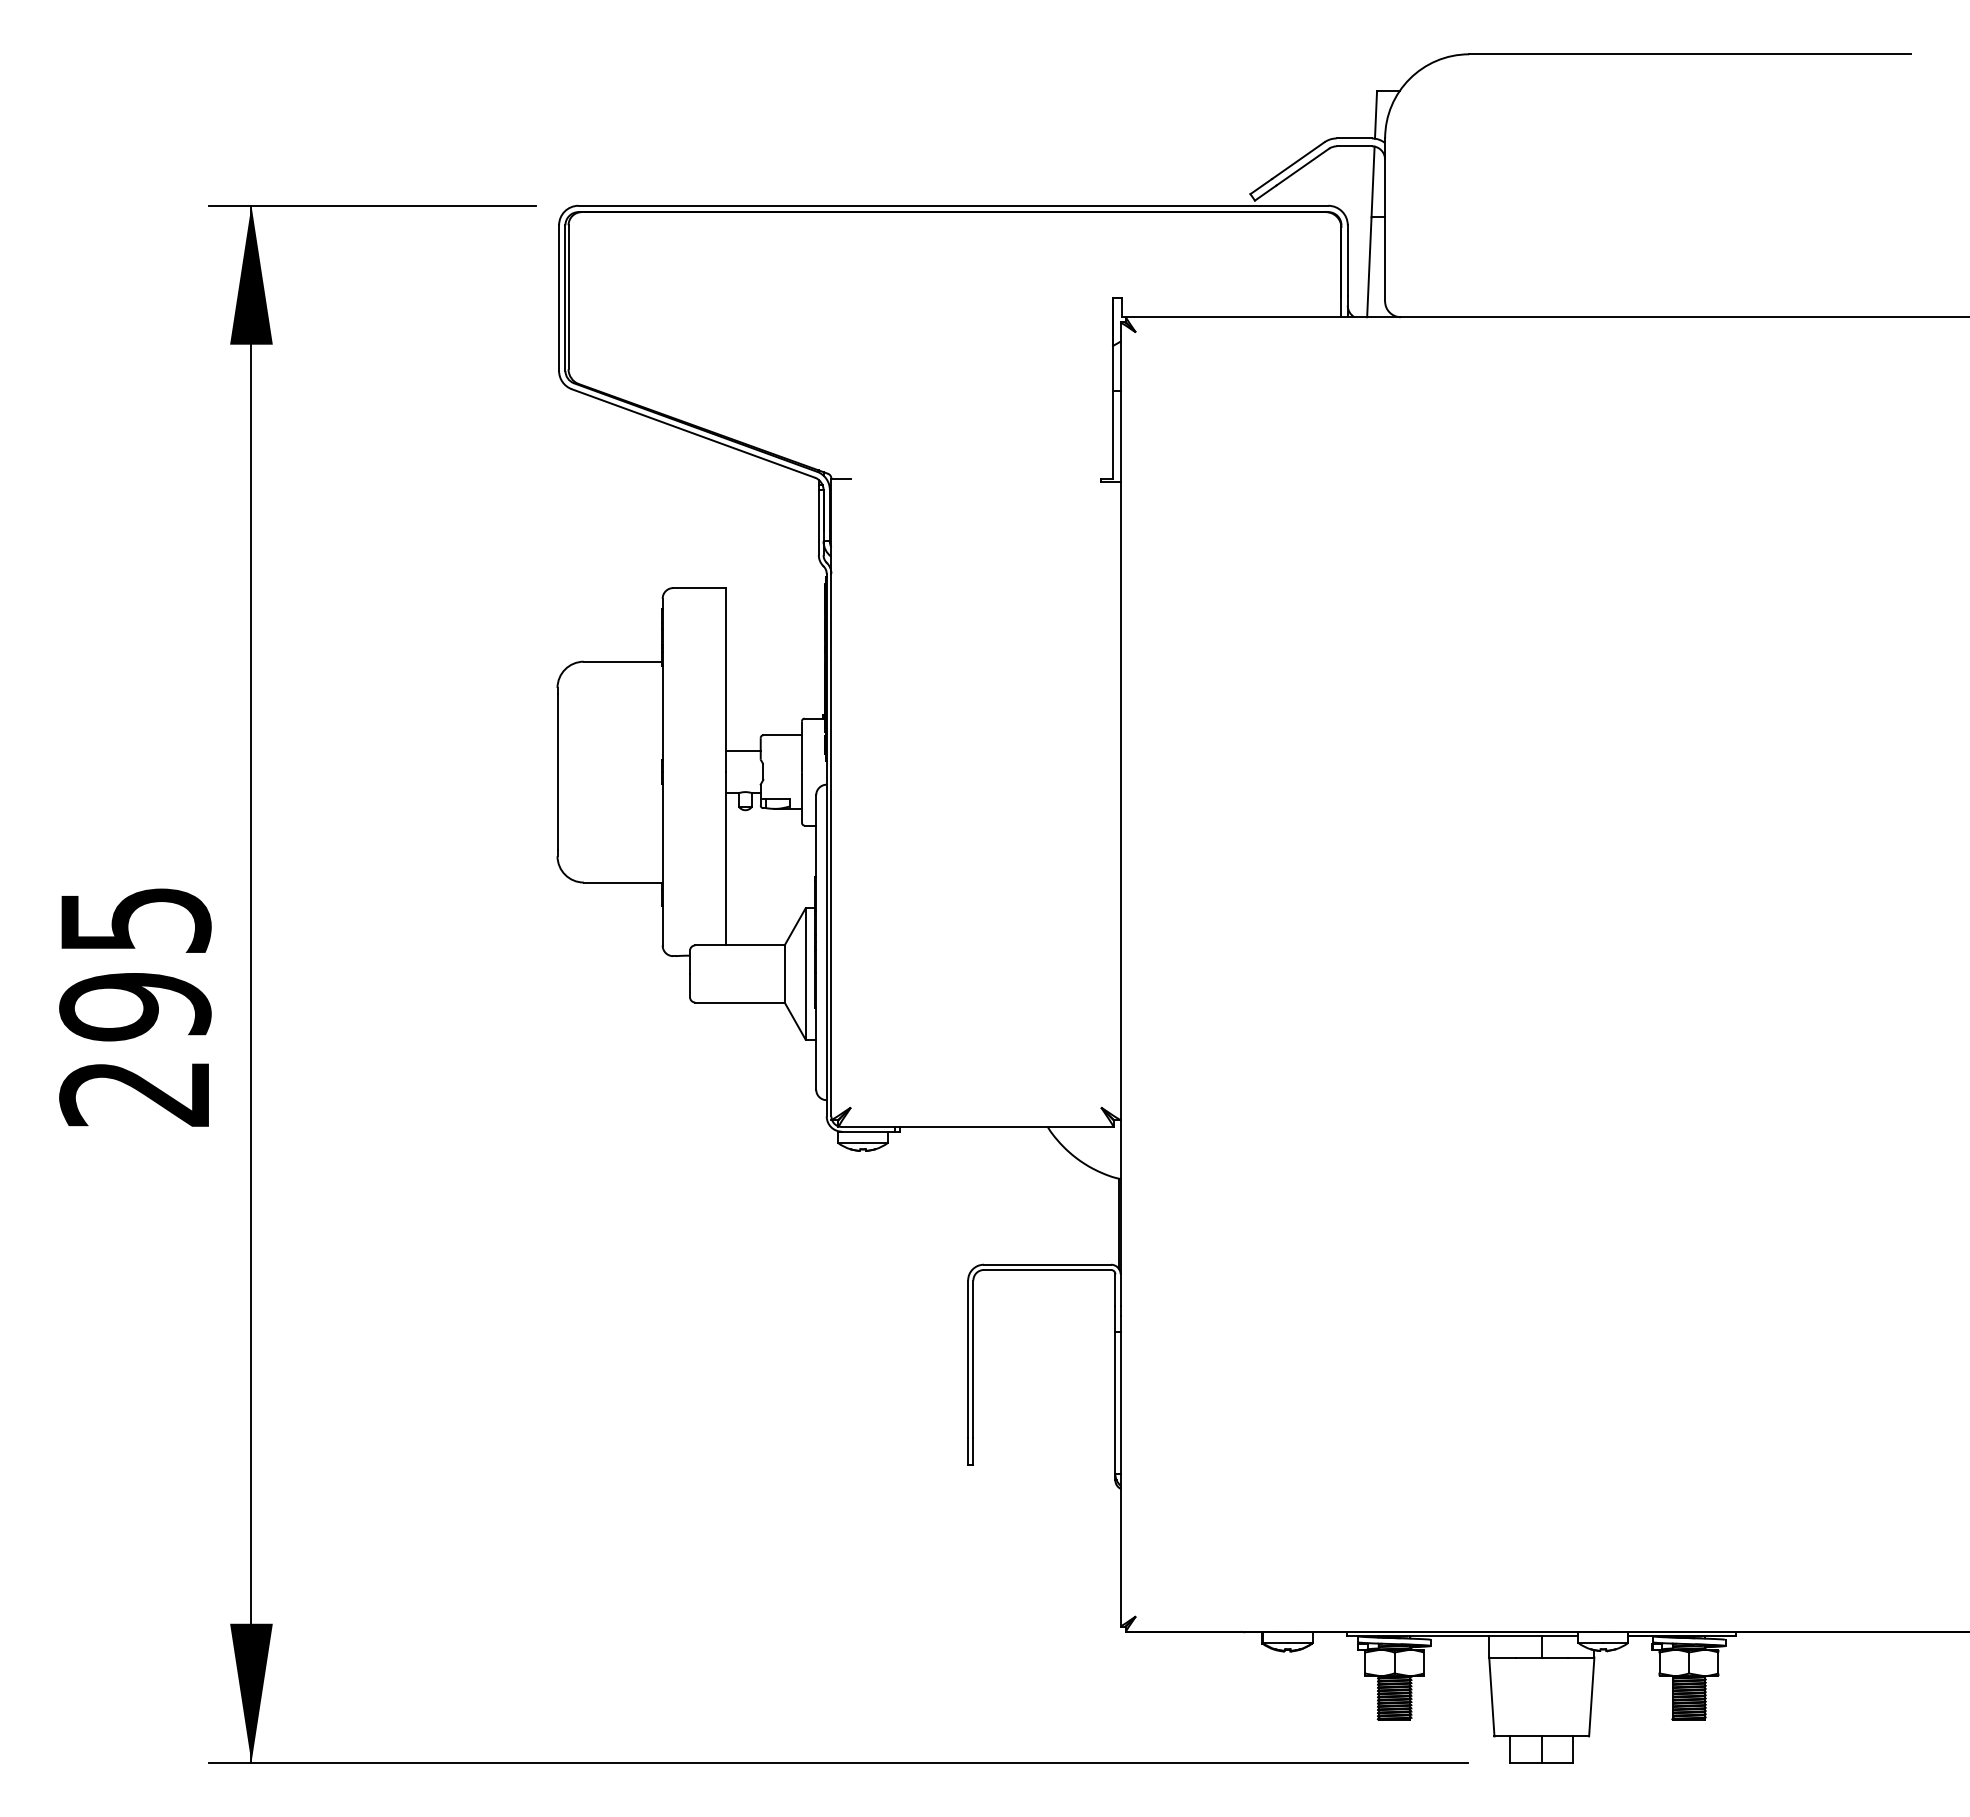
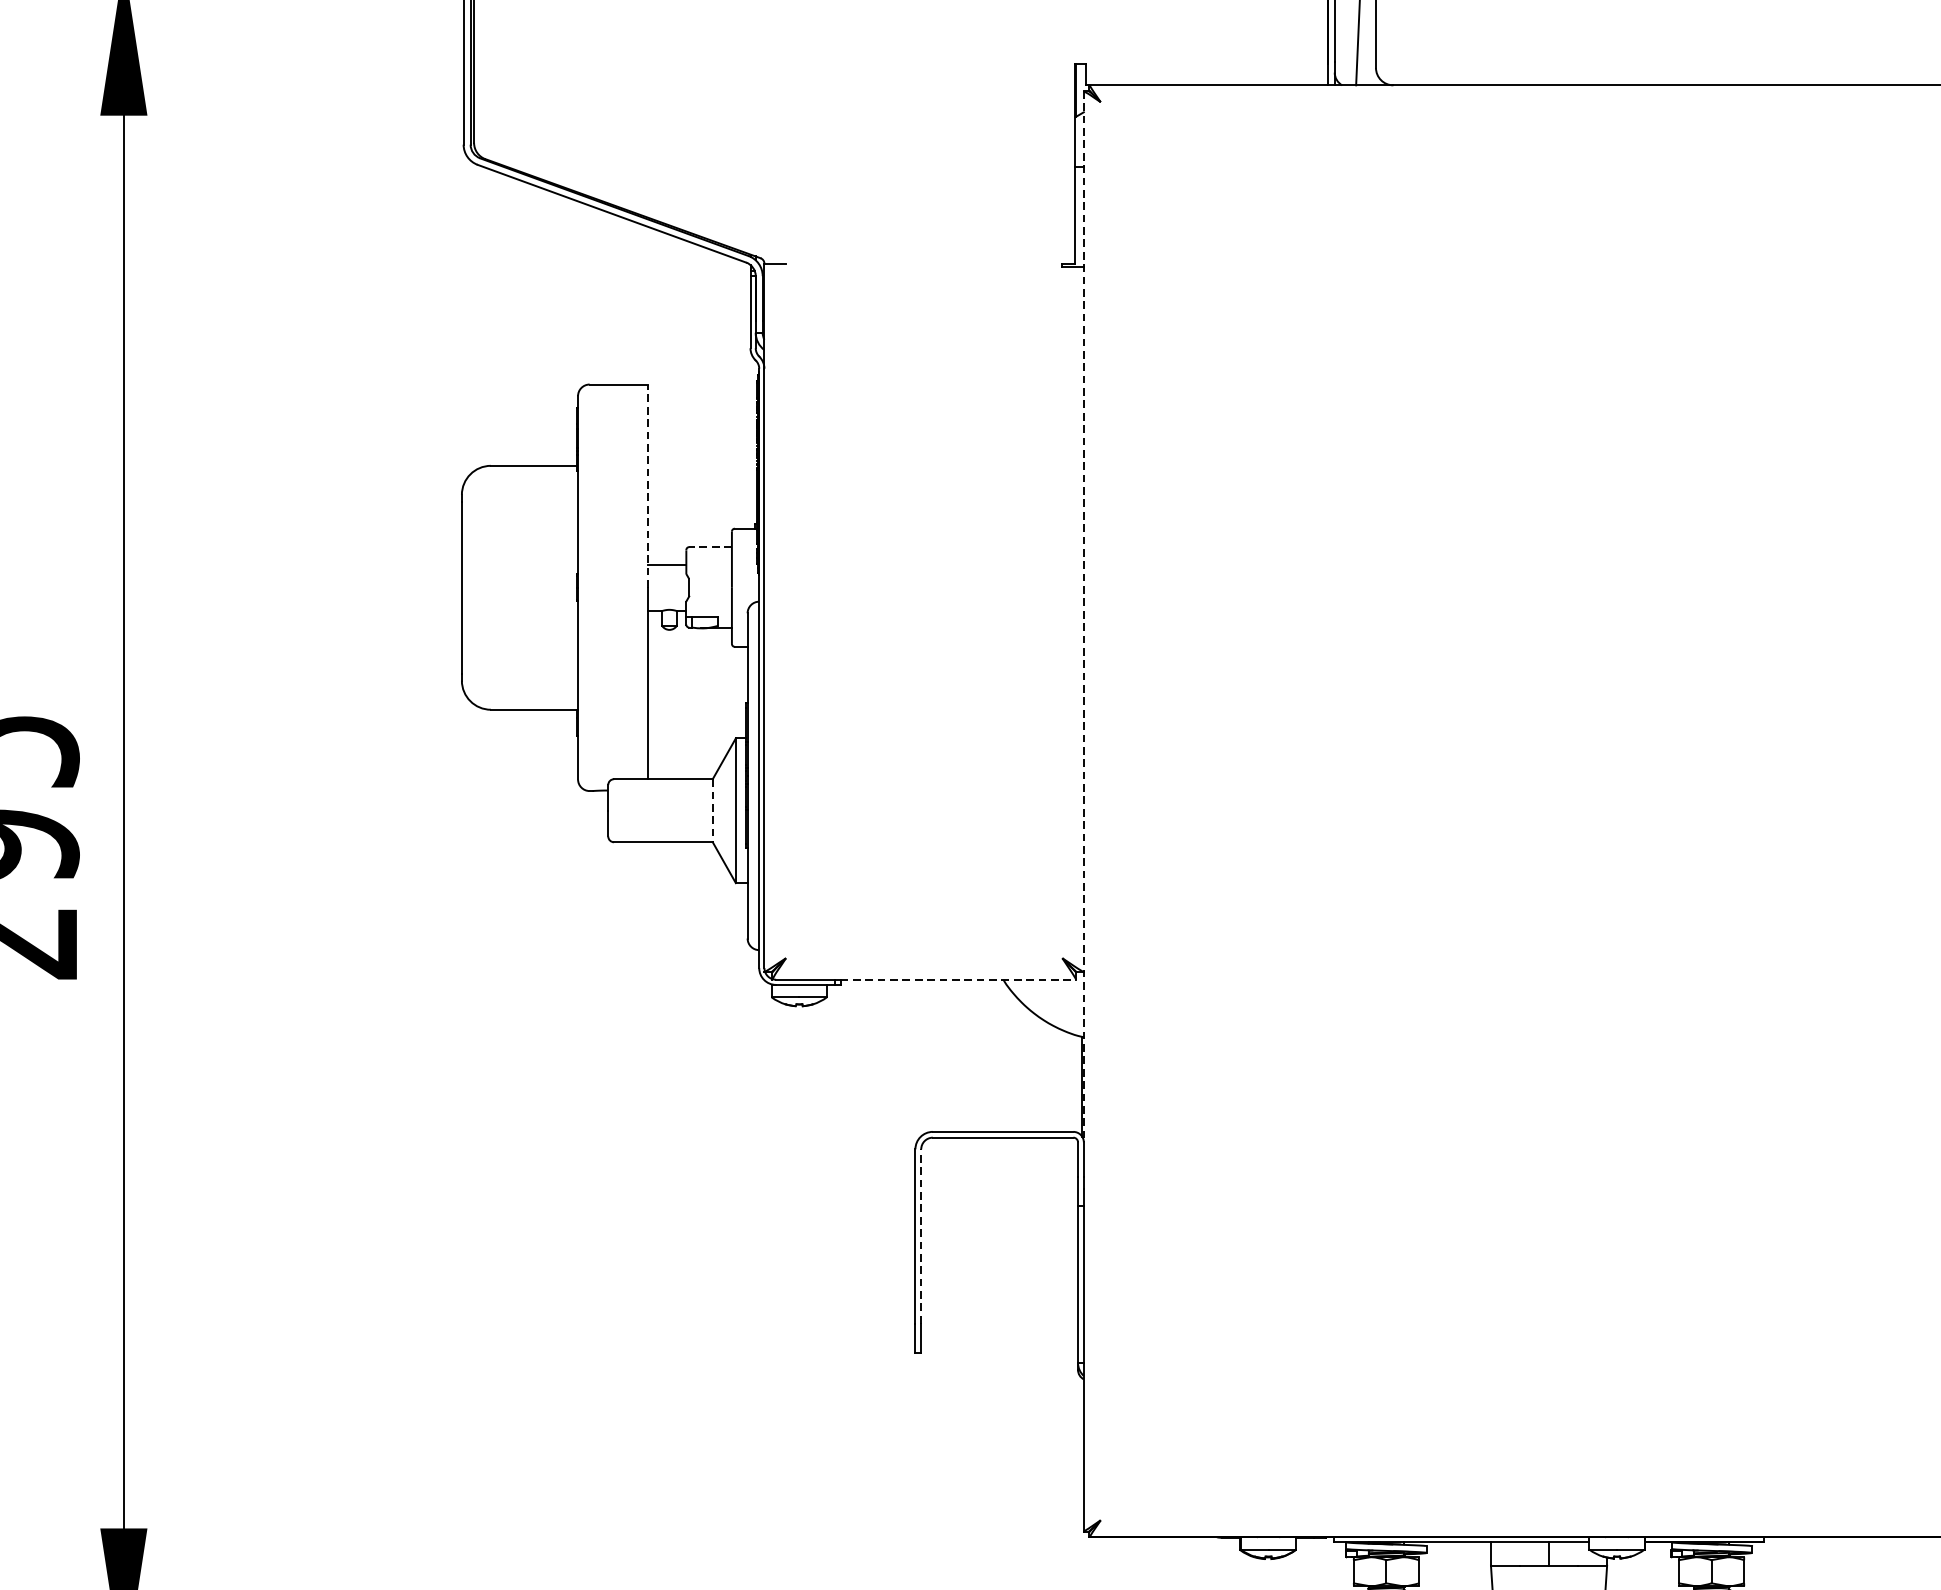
line: (725, 679) -> (647, 485), solid -> dashed
line: (782, 735) -> (710, 547), solid -> dashed
line: (1120, 798) -> (1083, 616), solid -> dashed
line: (784, 973) -> (712, 810), solid -> dashed
line: (1007, 1126) -> (958, 979), solid -> dashed
line: (973, 1359) -> (921, 1236), solid -> dashed

